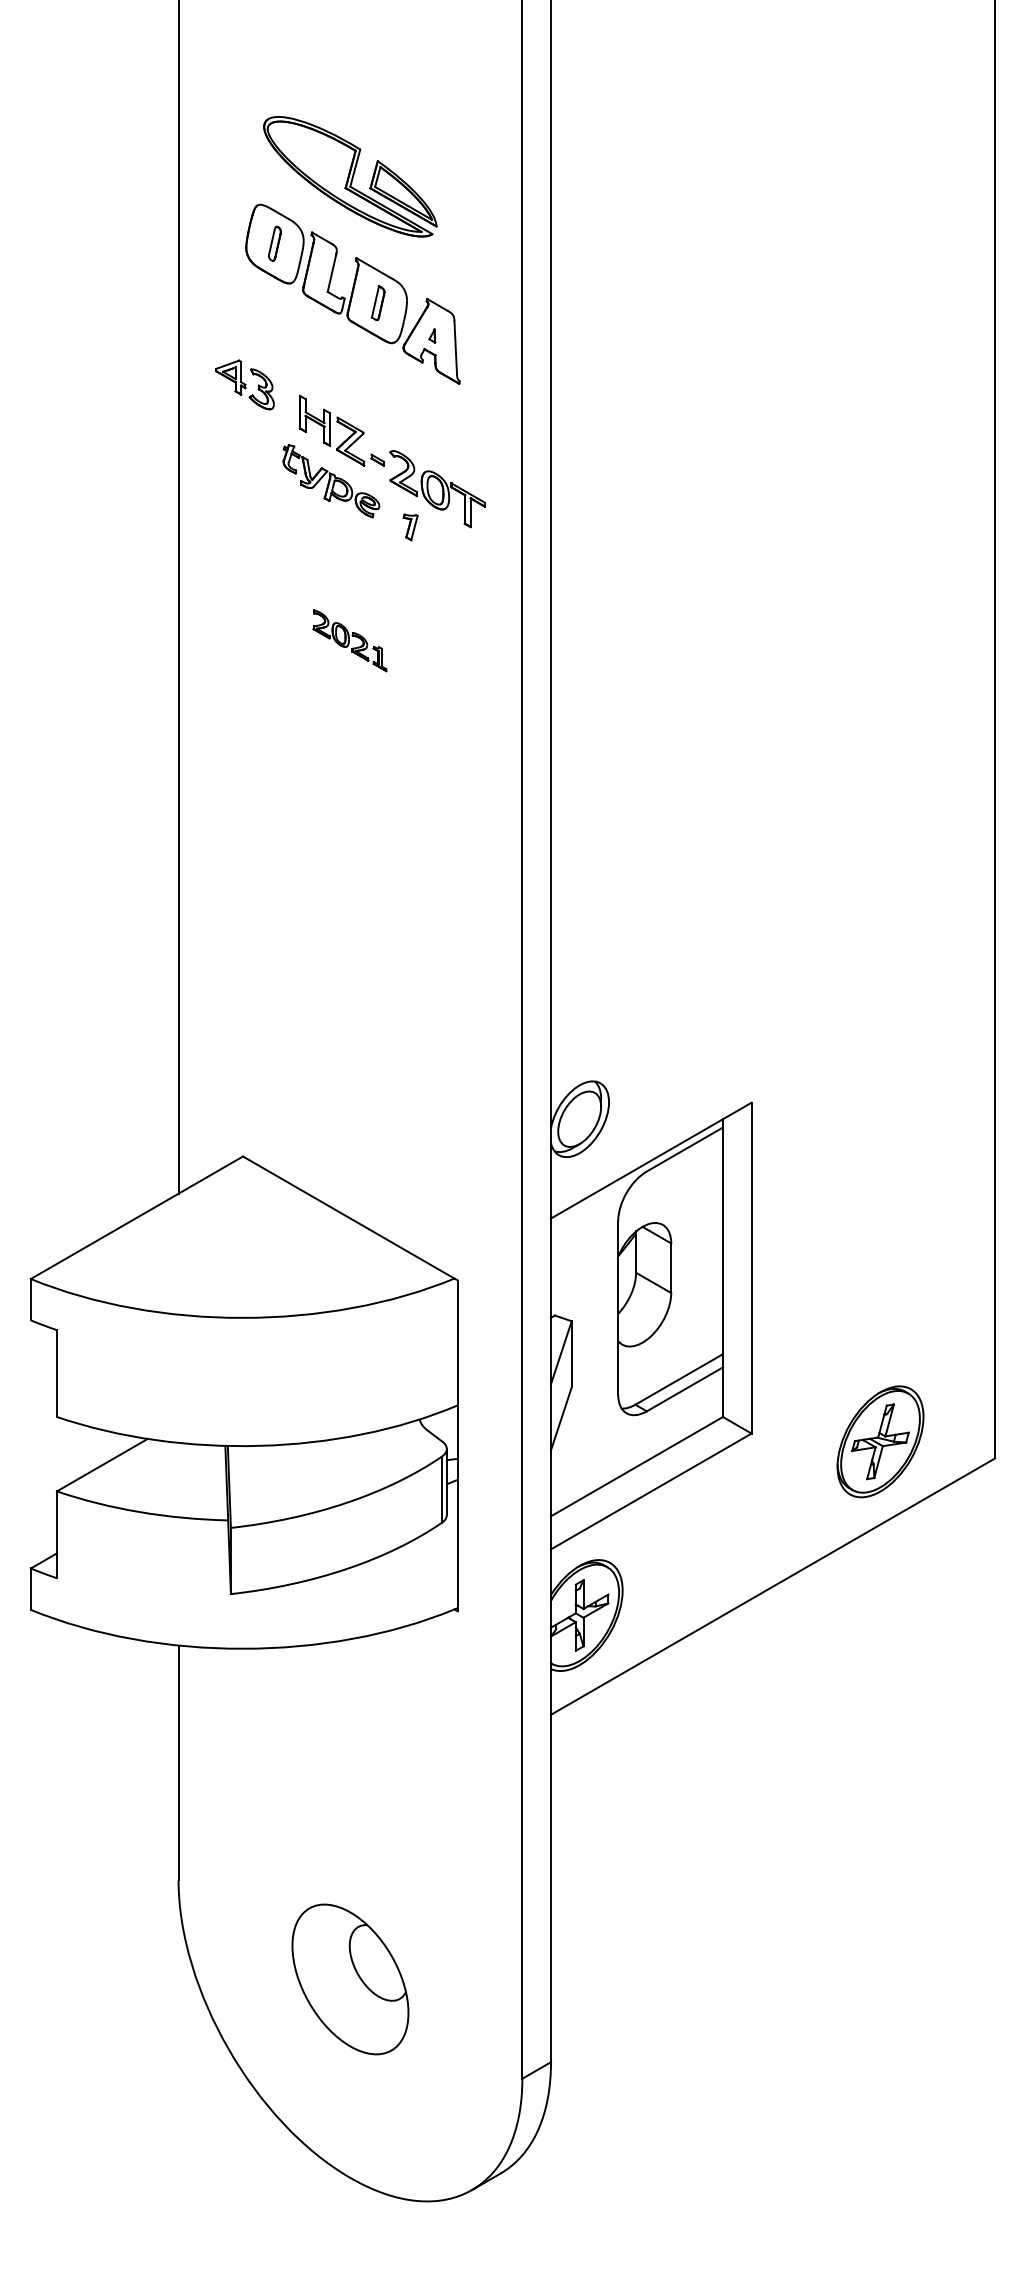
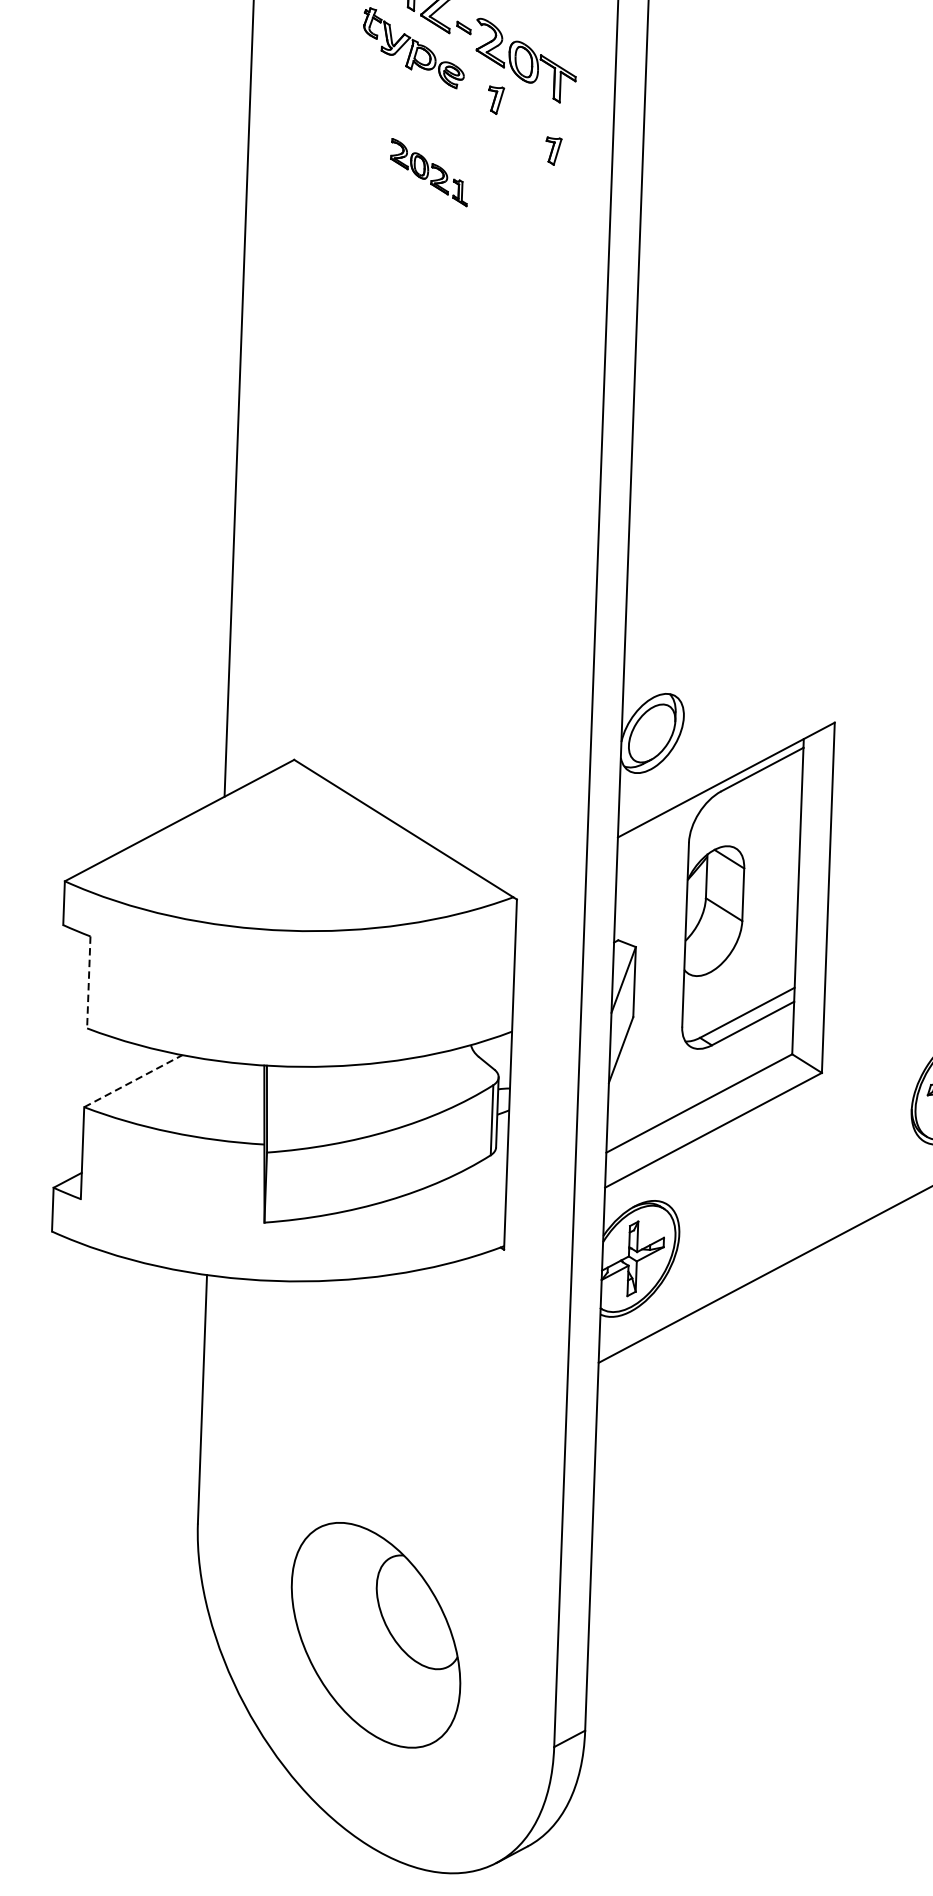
part: (466, 573) -> (553, 151), added
part: (349, 640) -> (428, 172), moved
line: (56, 1374) -> (88, 983), solid -> dashed
line: (102, 1464) -> (133, 1080), solid -> dashed
part: (350, 1979) -> (376, 1635), size x1.4

